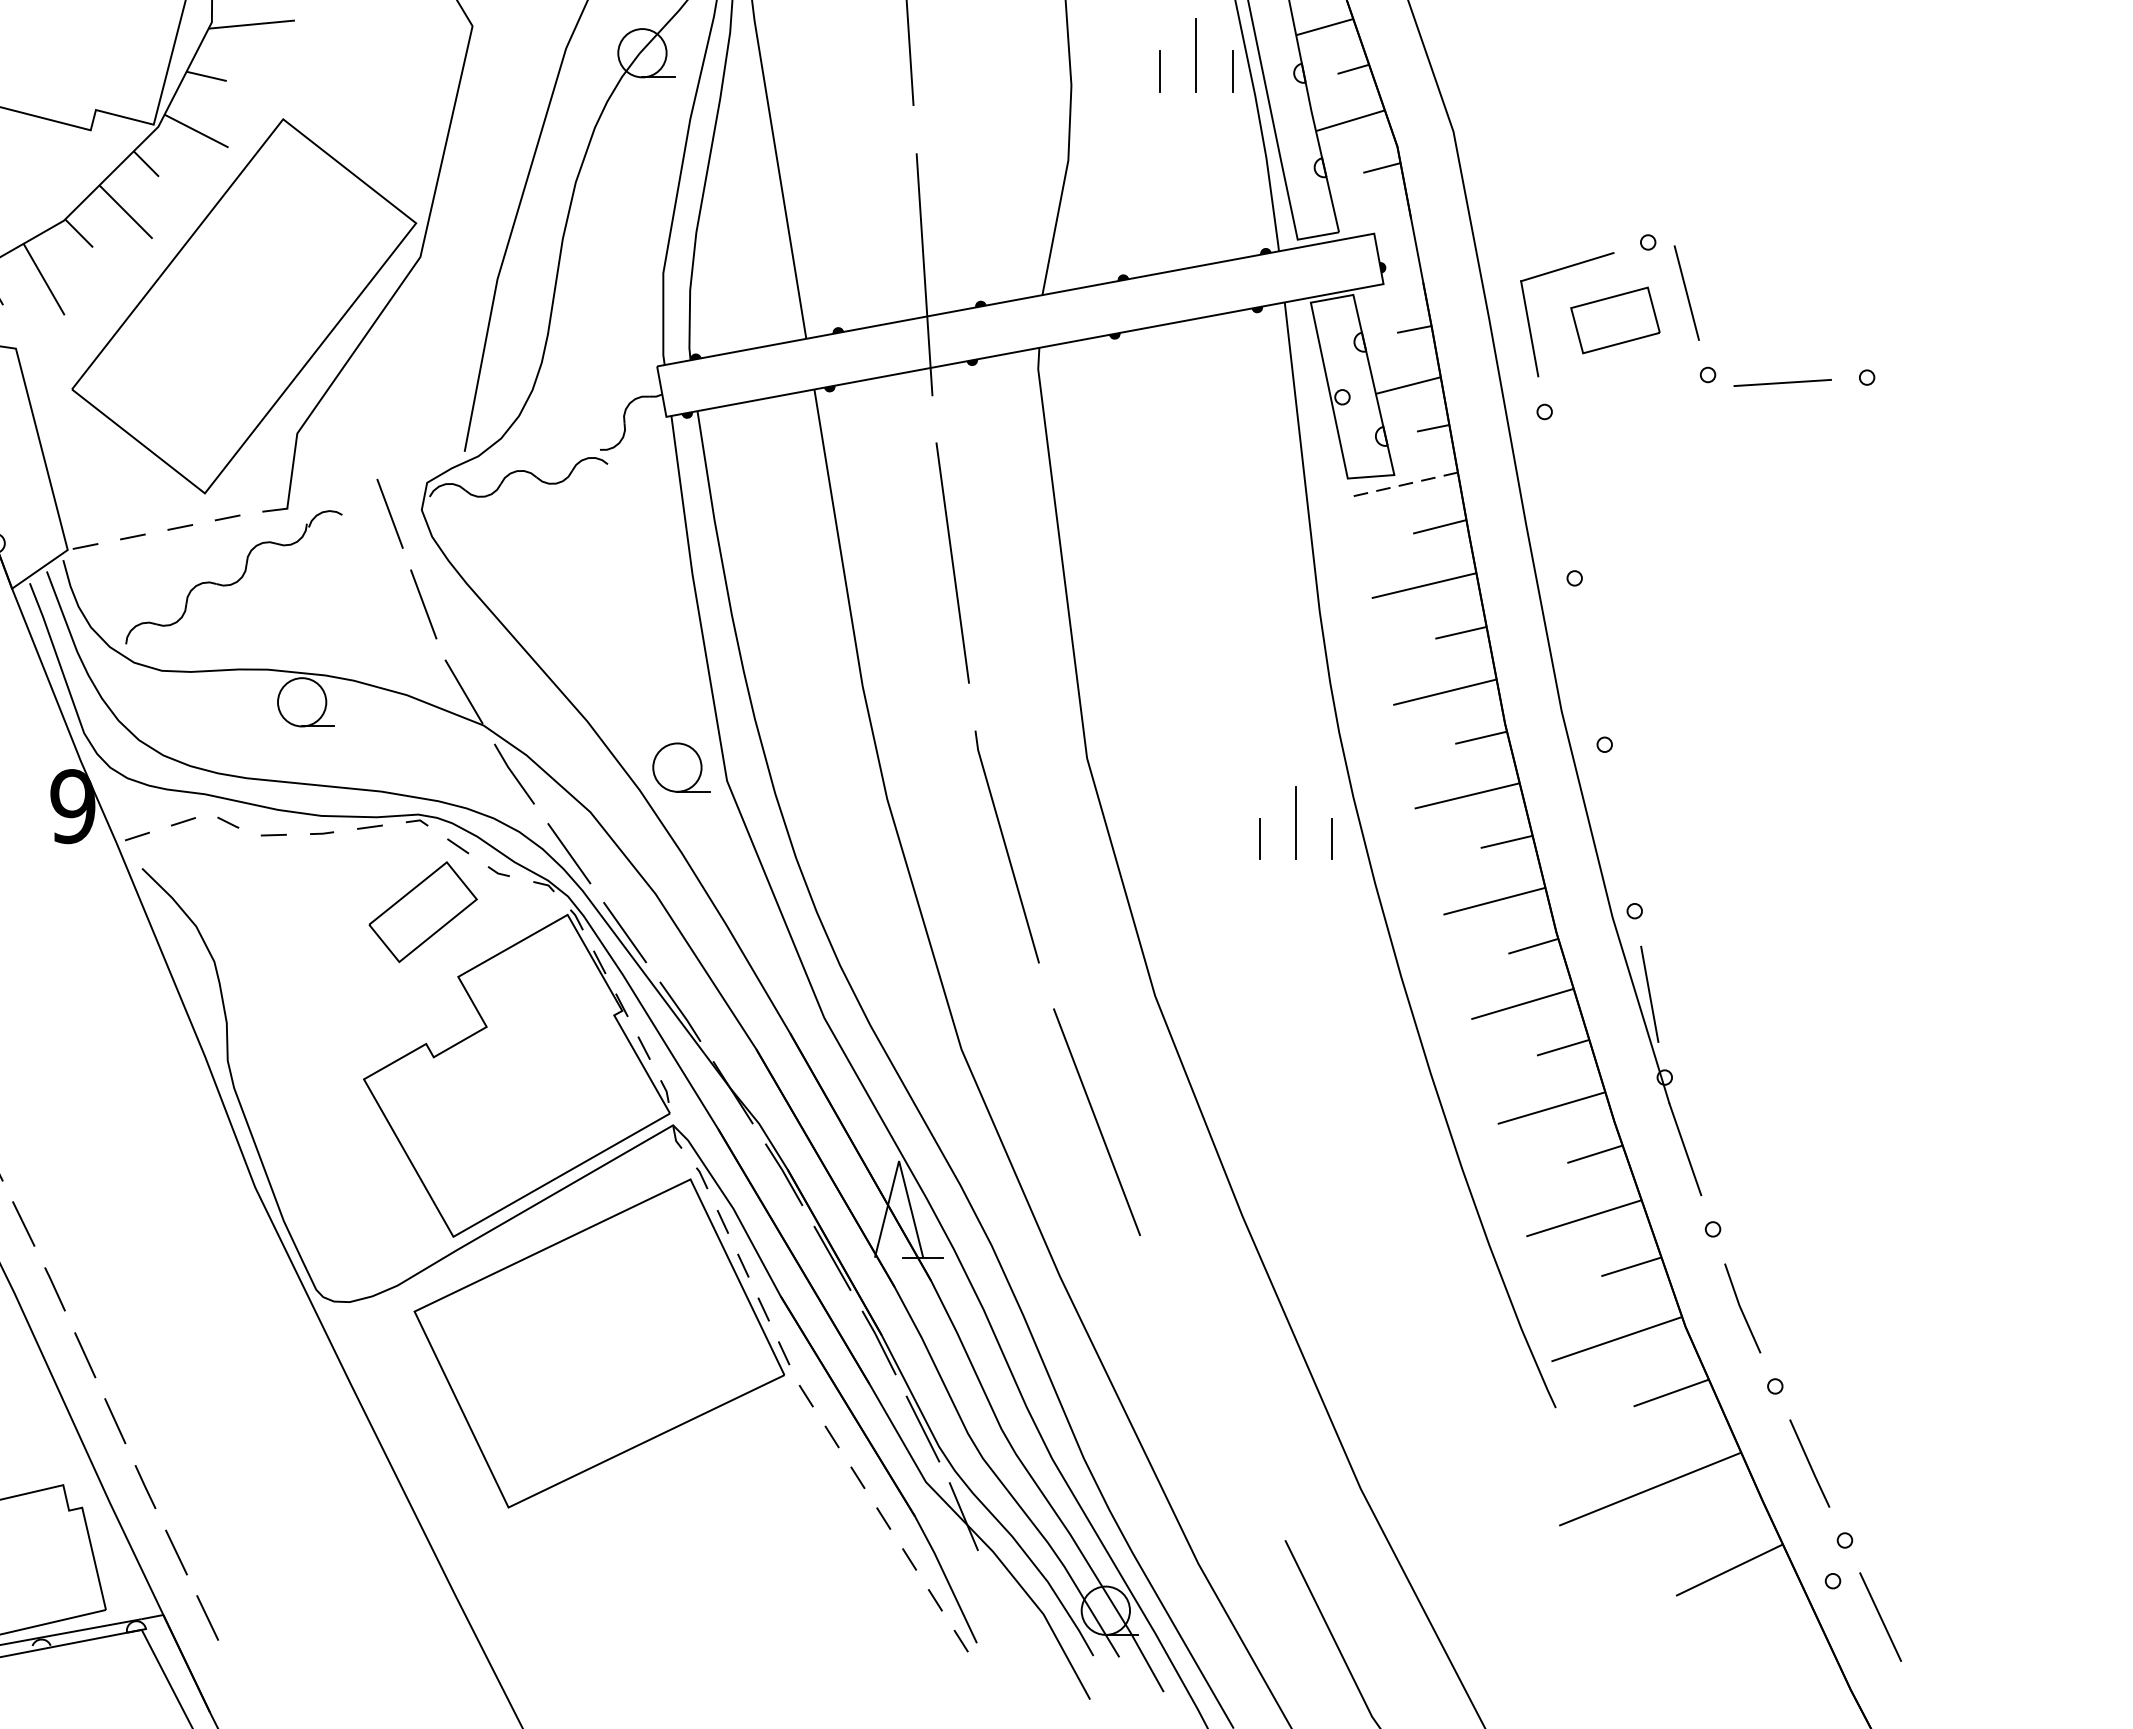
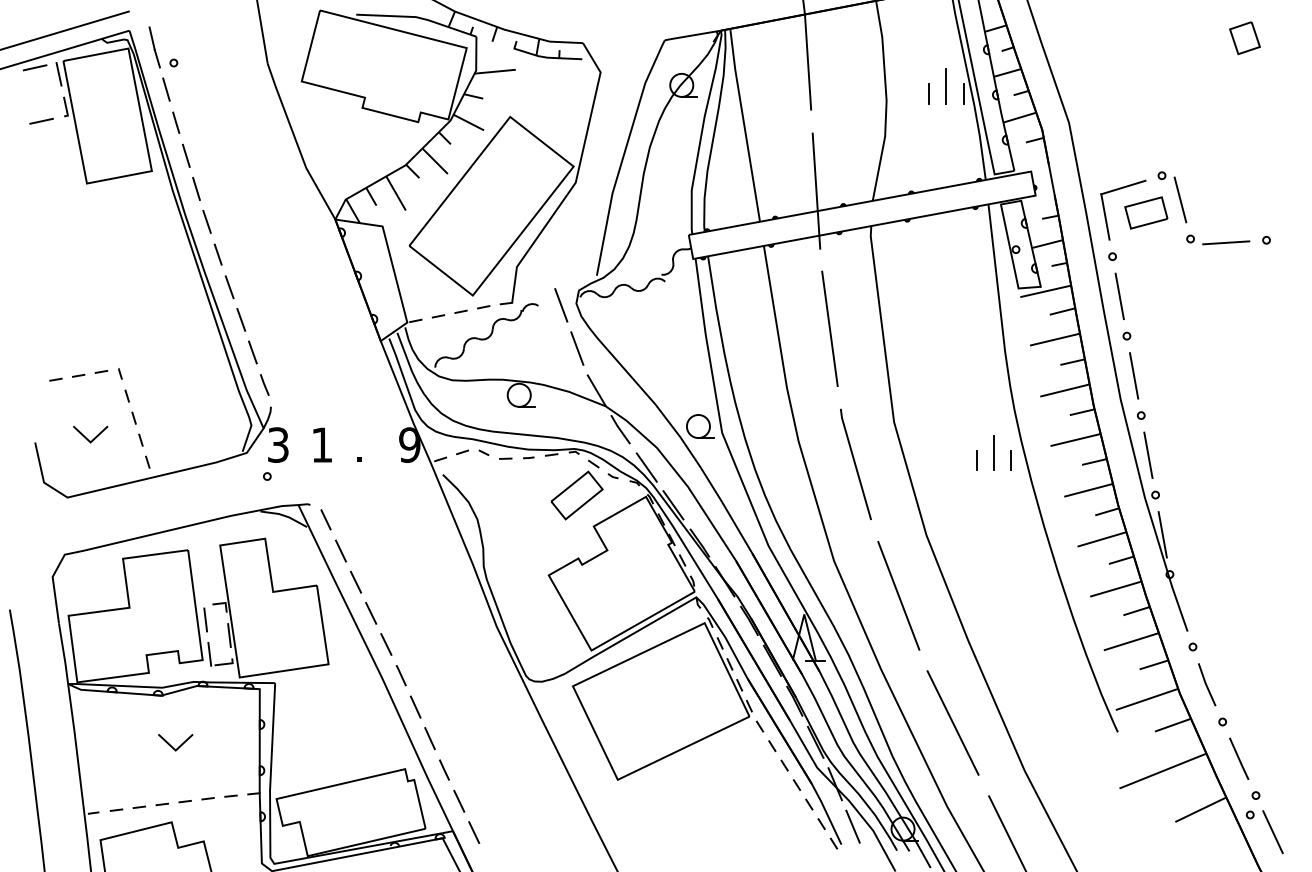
line: (1404, 484) -> (1045, 291), dashed -> solid
line: (1559, 495) -> (1119, 296), added
line: (1590, 660) -> (1134, 375), added
line: (1619, 828) -> (1148, 455), added
line: (1209, 1387) -> (952, 722), added
line: (1000, 1605) -> (852, 826), added

